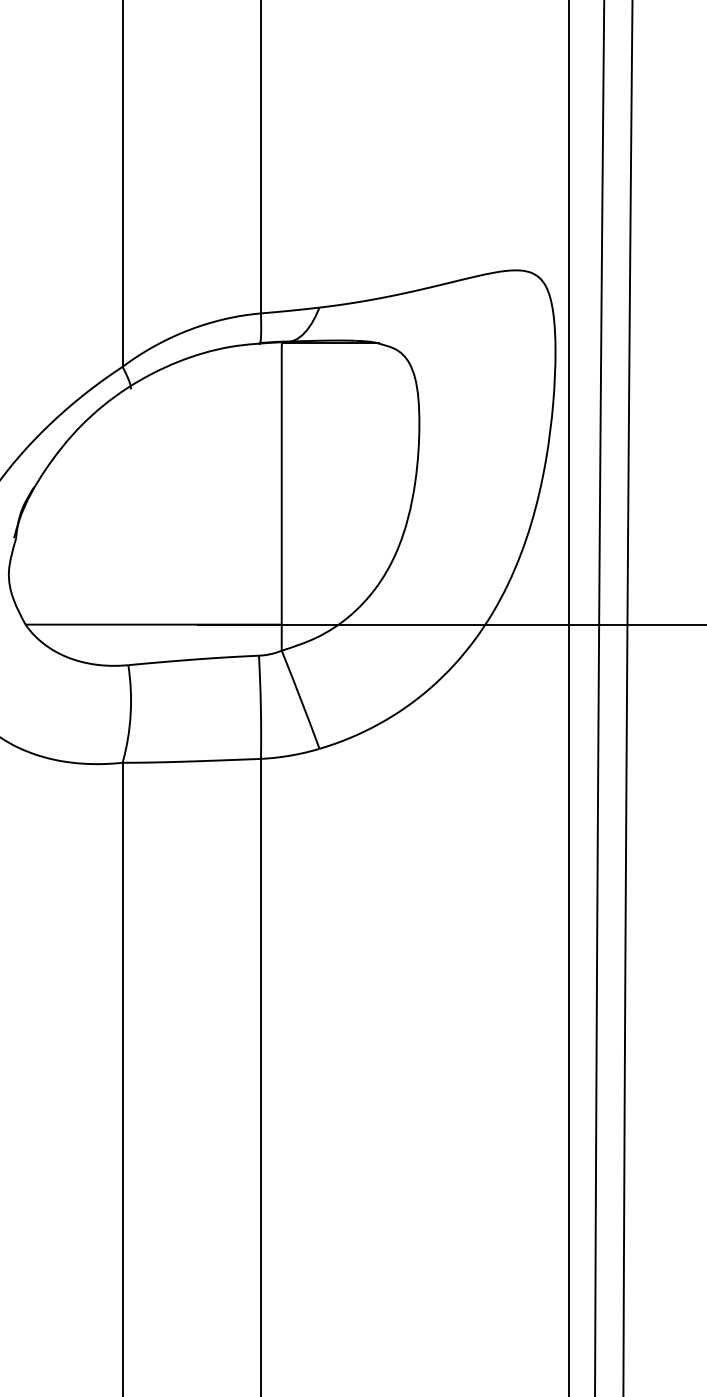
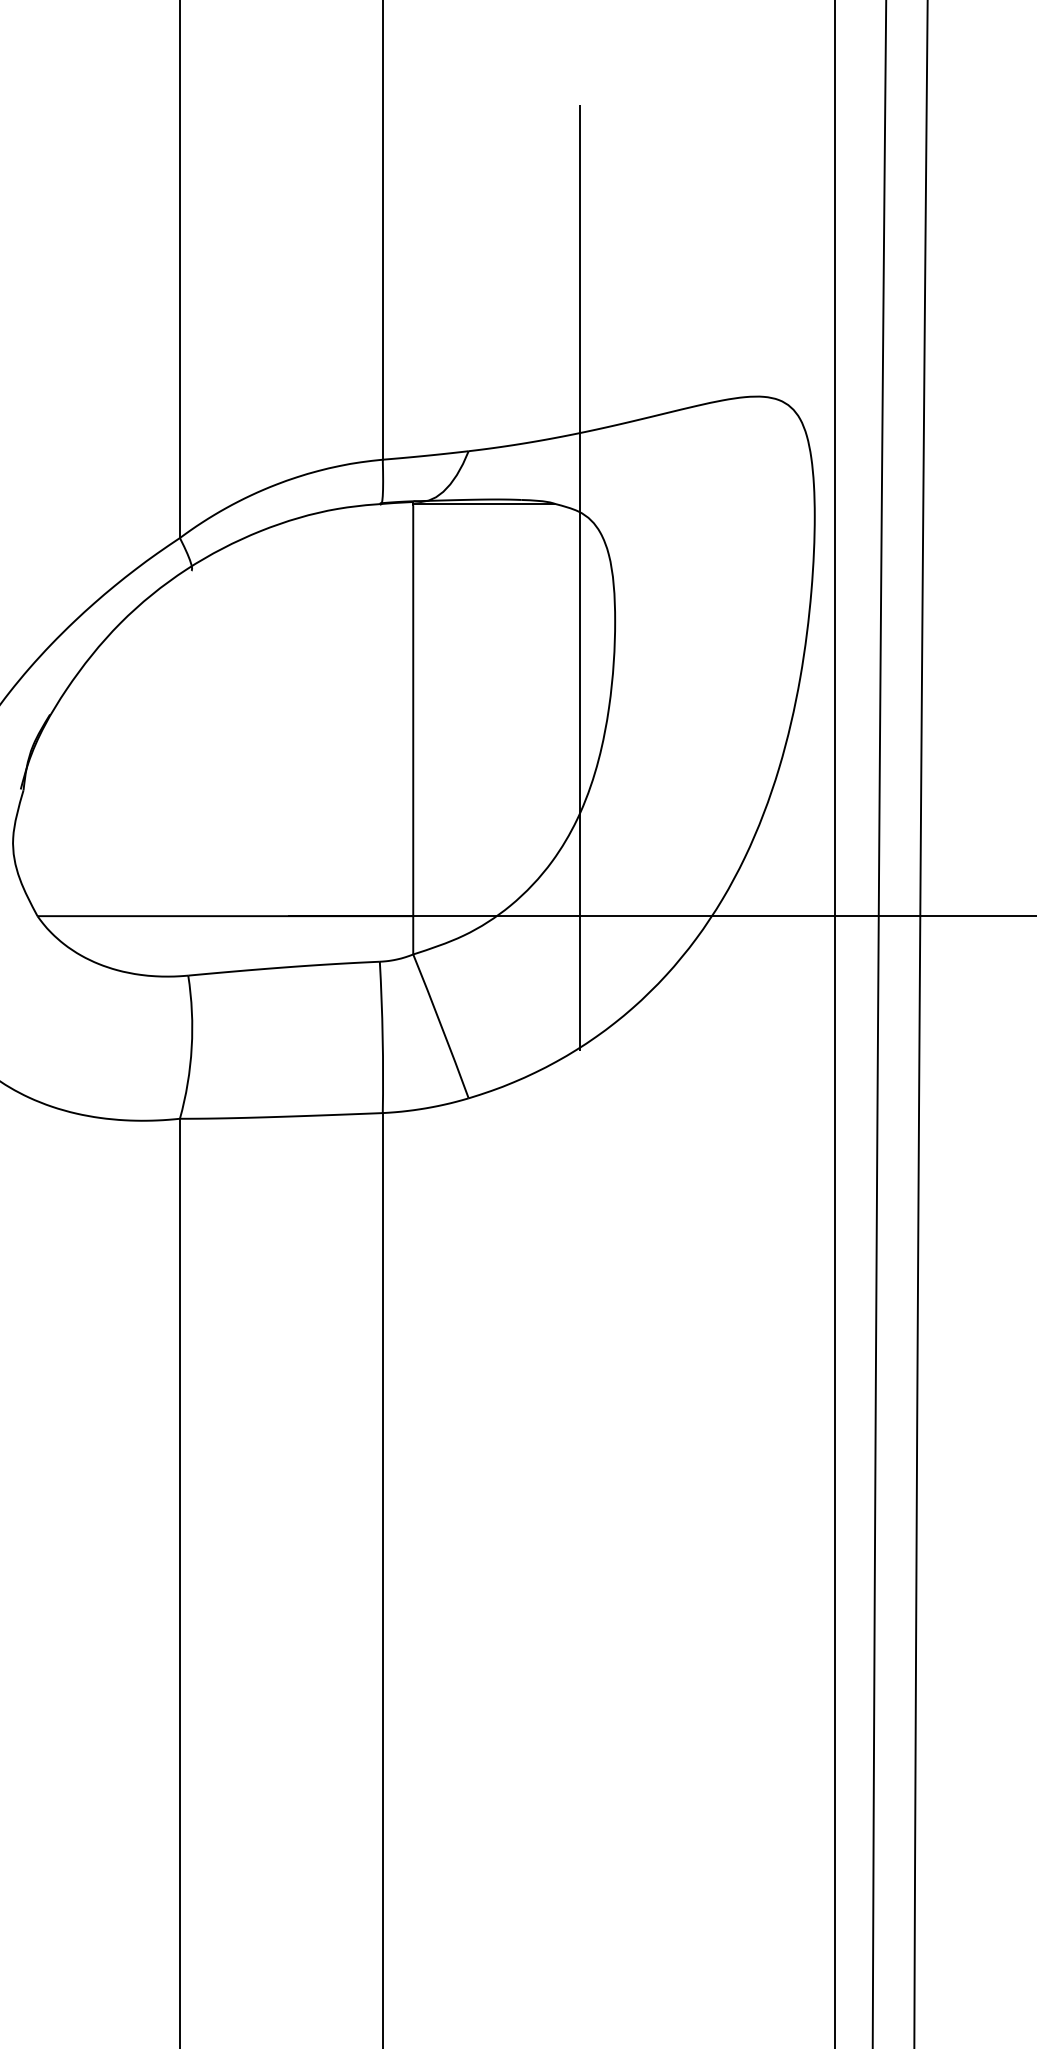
line: (395, 393) -> (580, 577), added

